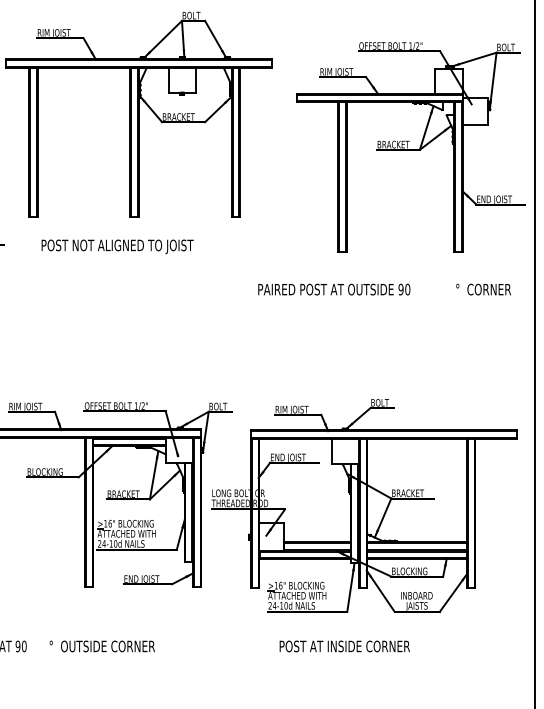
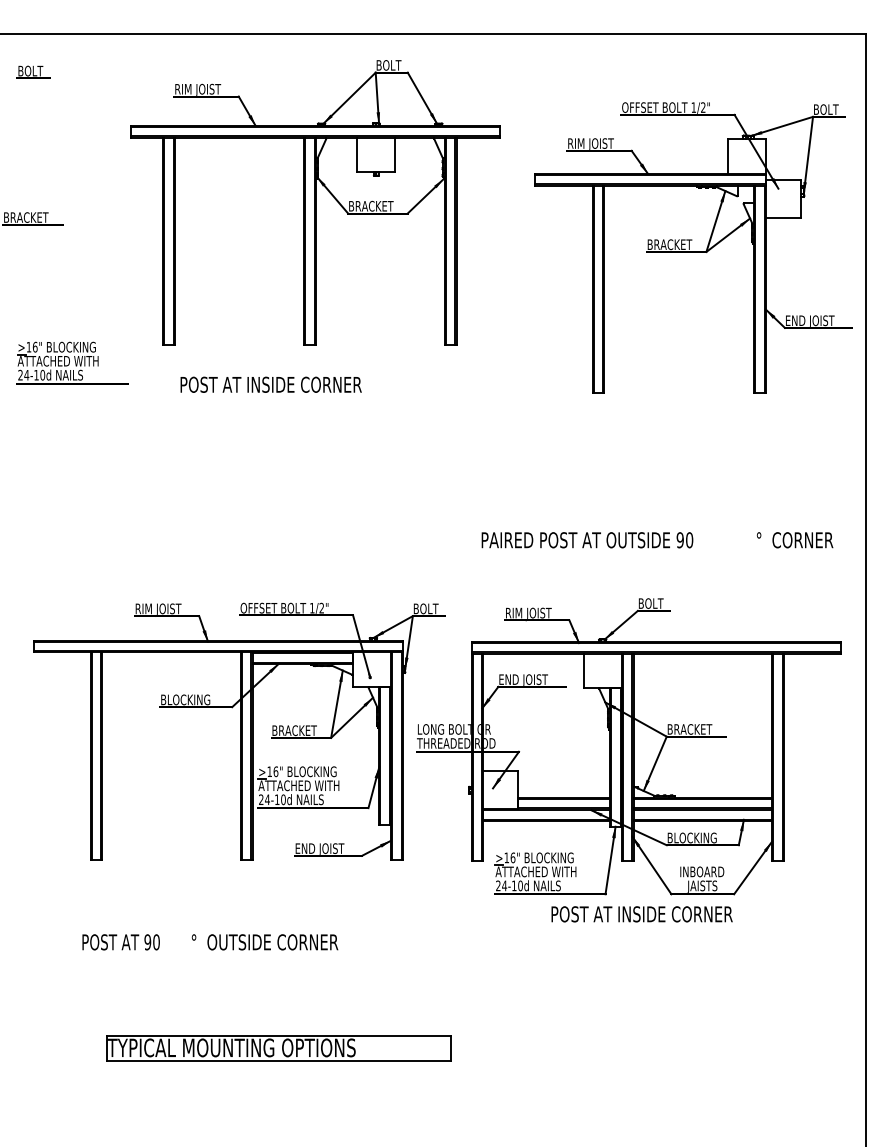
text: (132, 246) -> (306, 386), POST NOT ALIGNED TO JOIST -> POST AT INSIDE CORNER
text: (384, 289) -> (657, 540), moved
text: (344, 646) -> (641, 914), moved

